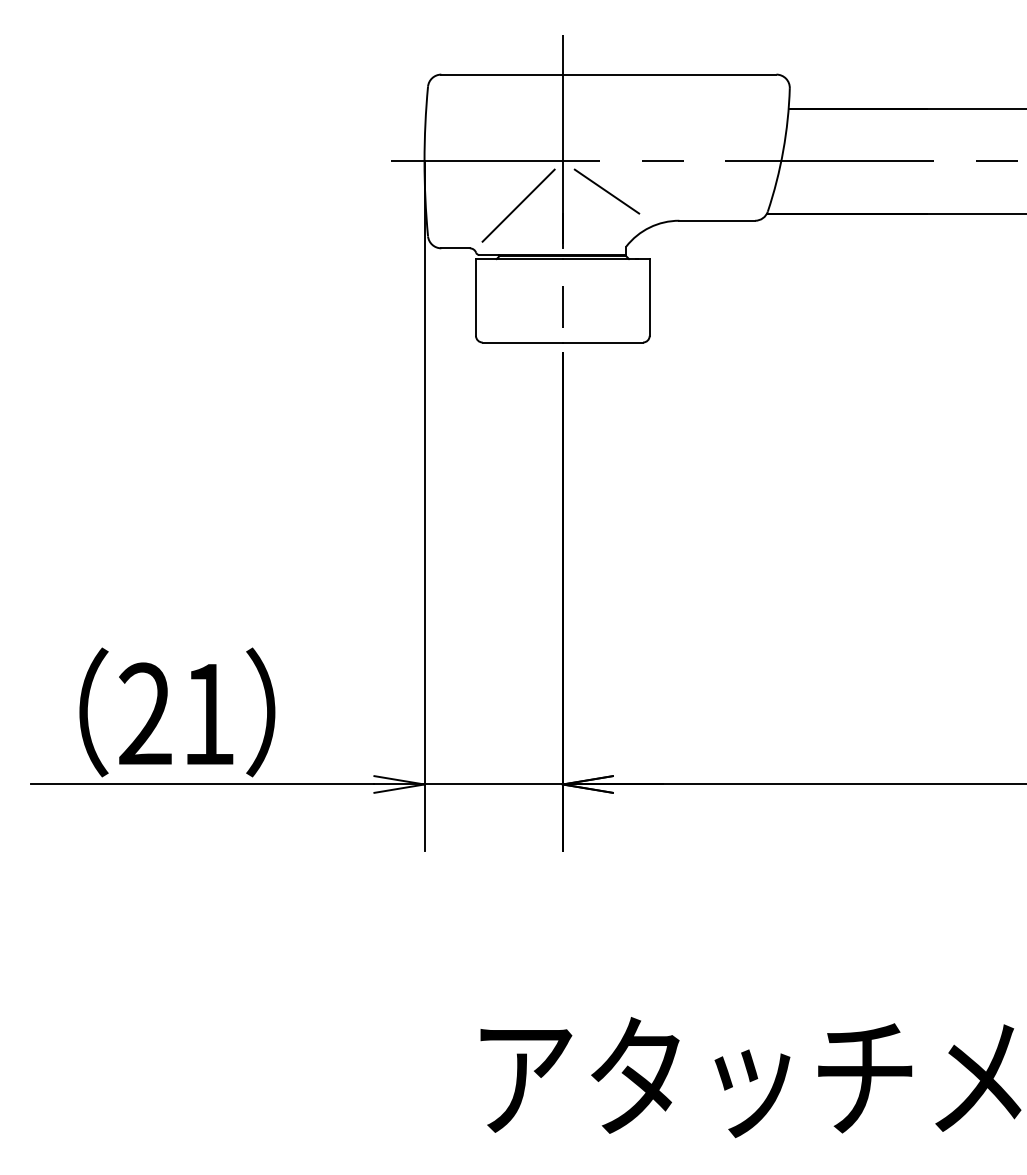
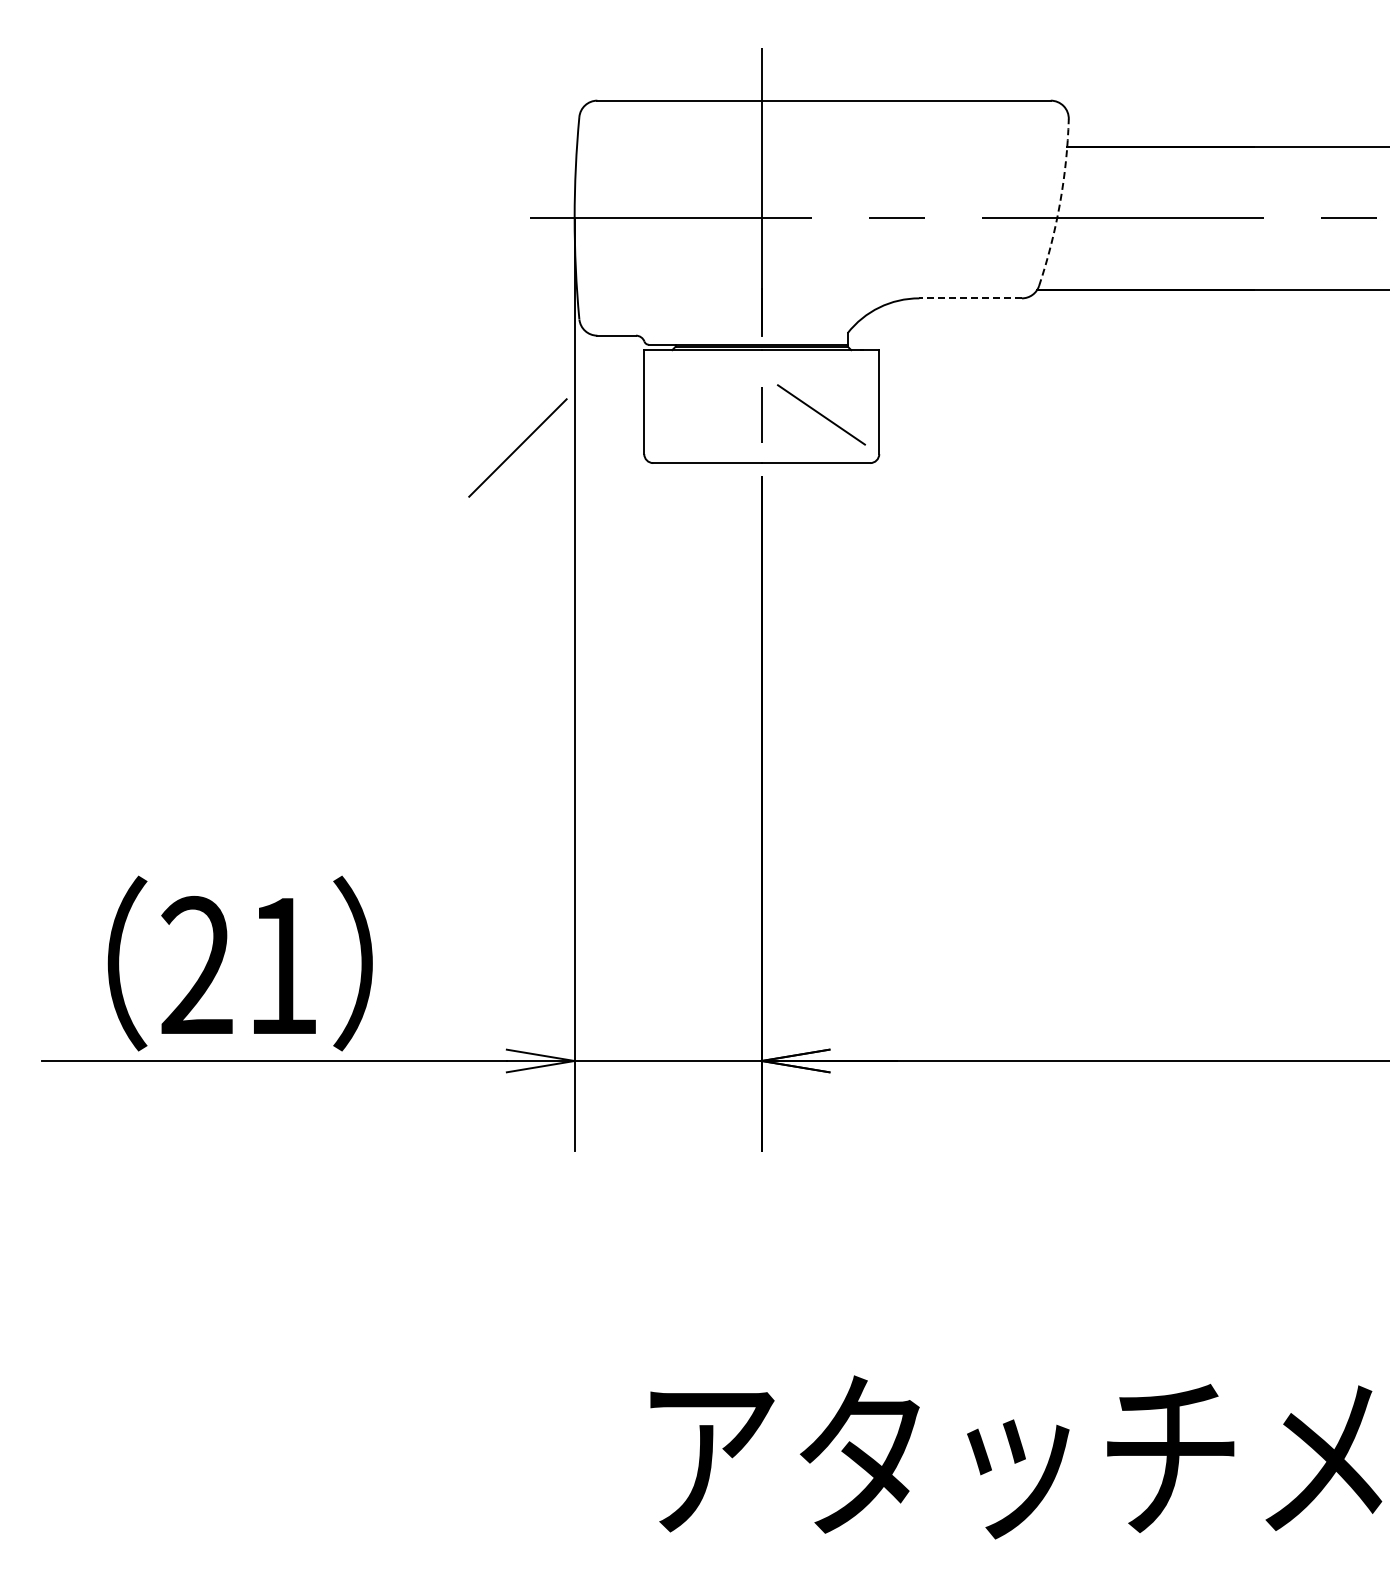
arc: (783, 150) -> (1060, 203), solid -> dashed
line: (607, 191) -> (821, 414), moved
line: (518, 205) -> (517, 447), moved
line: (716, 220) -> (969, 298), solid -> dashed

